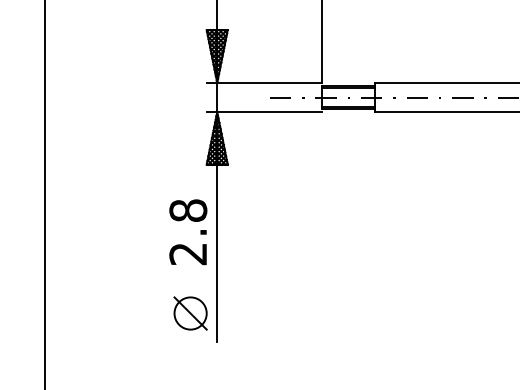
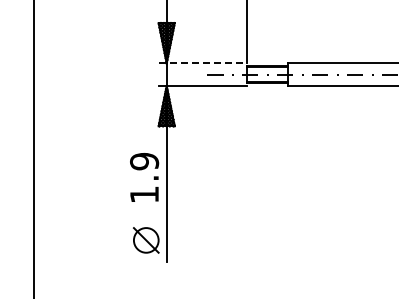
line: (265, 82) -> (203, 63), solid -> dashed
text: (188, 231) -> (144, 177), 2.8 -> 1.9

